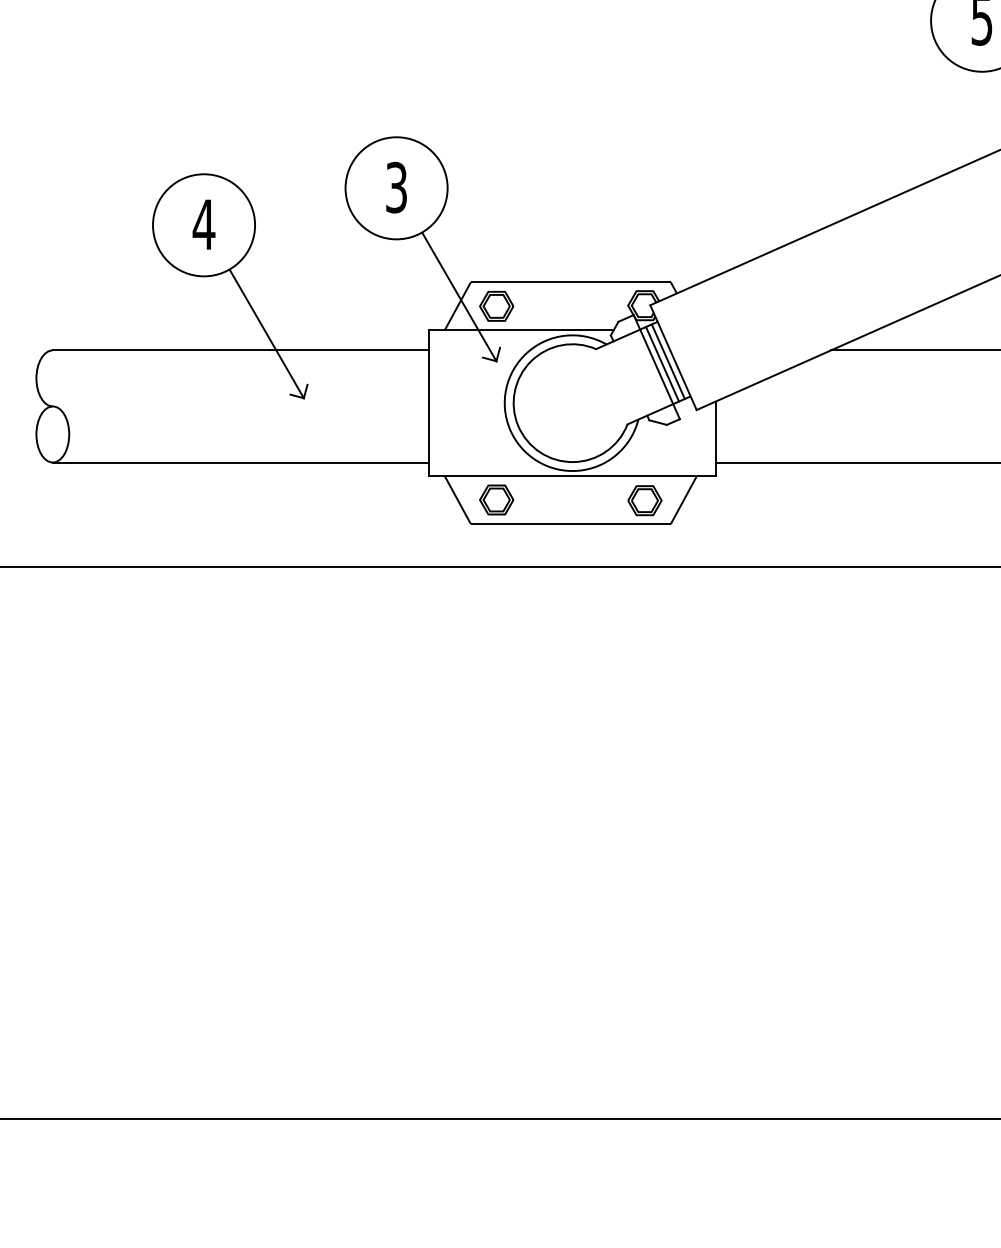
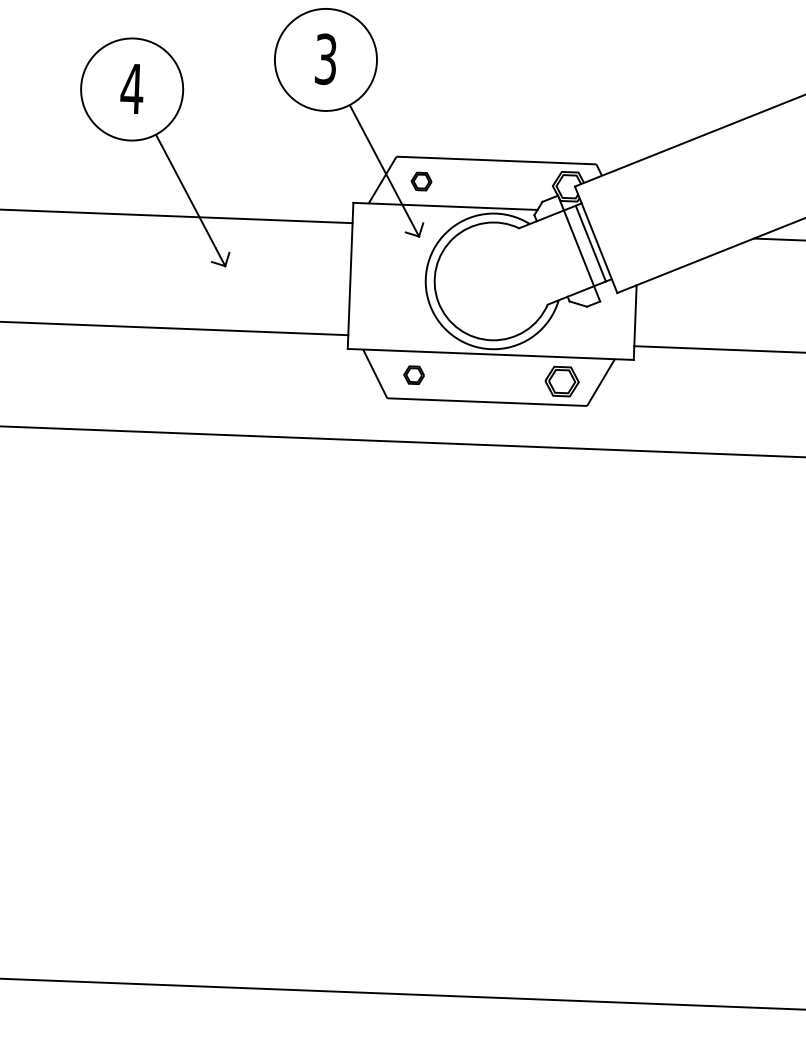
part: (496, 305) -> (421, 180), size x0.6
line: (662, 364) -> (584, 246), removed
part: (496, 499) -> (413, 374), size x0.6

